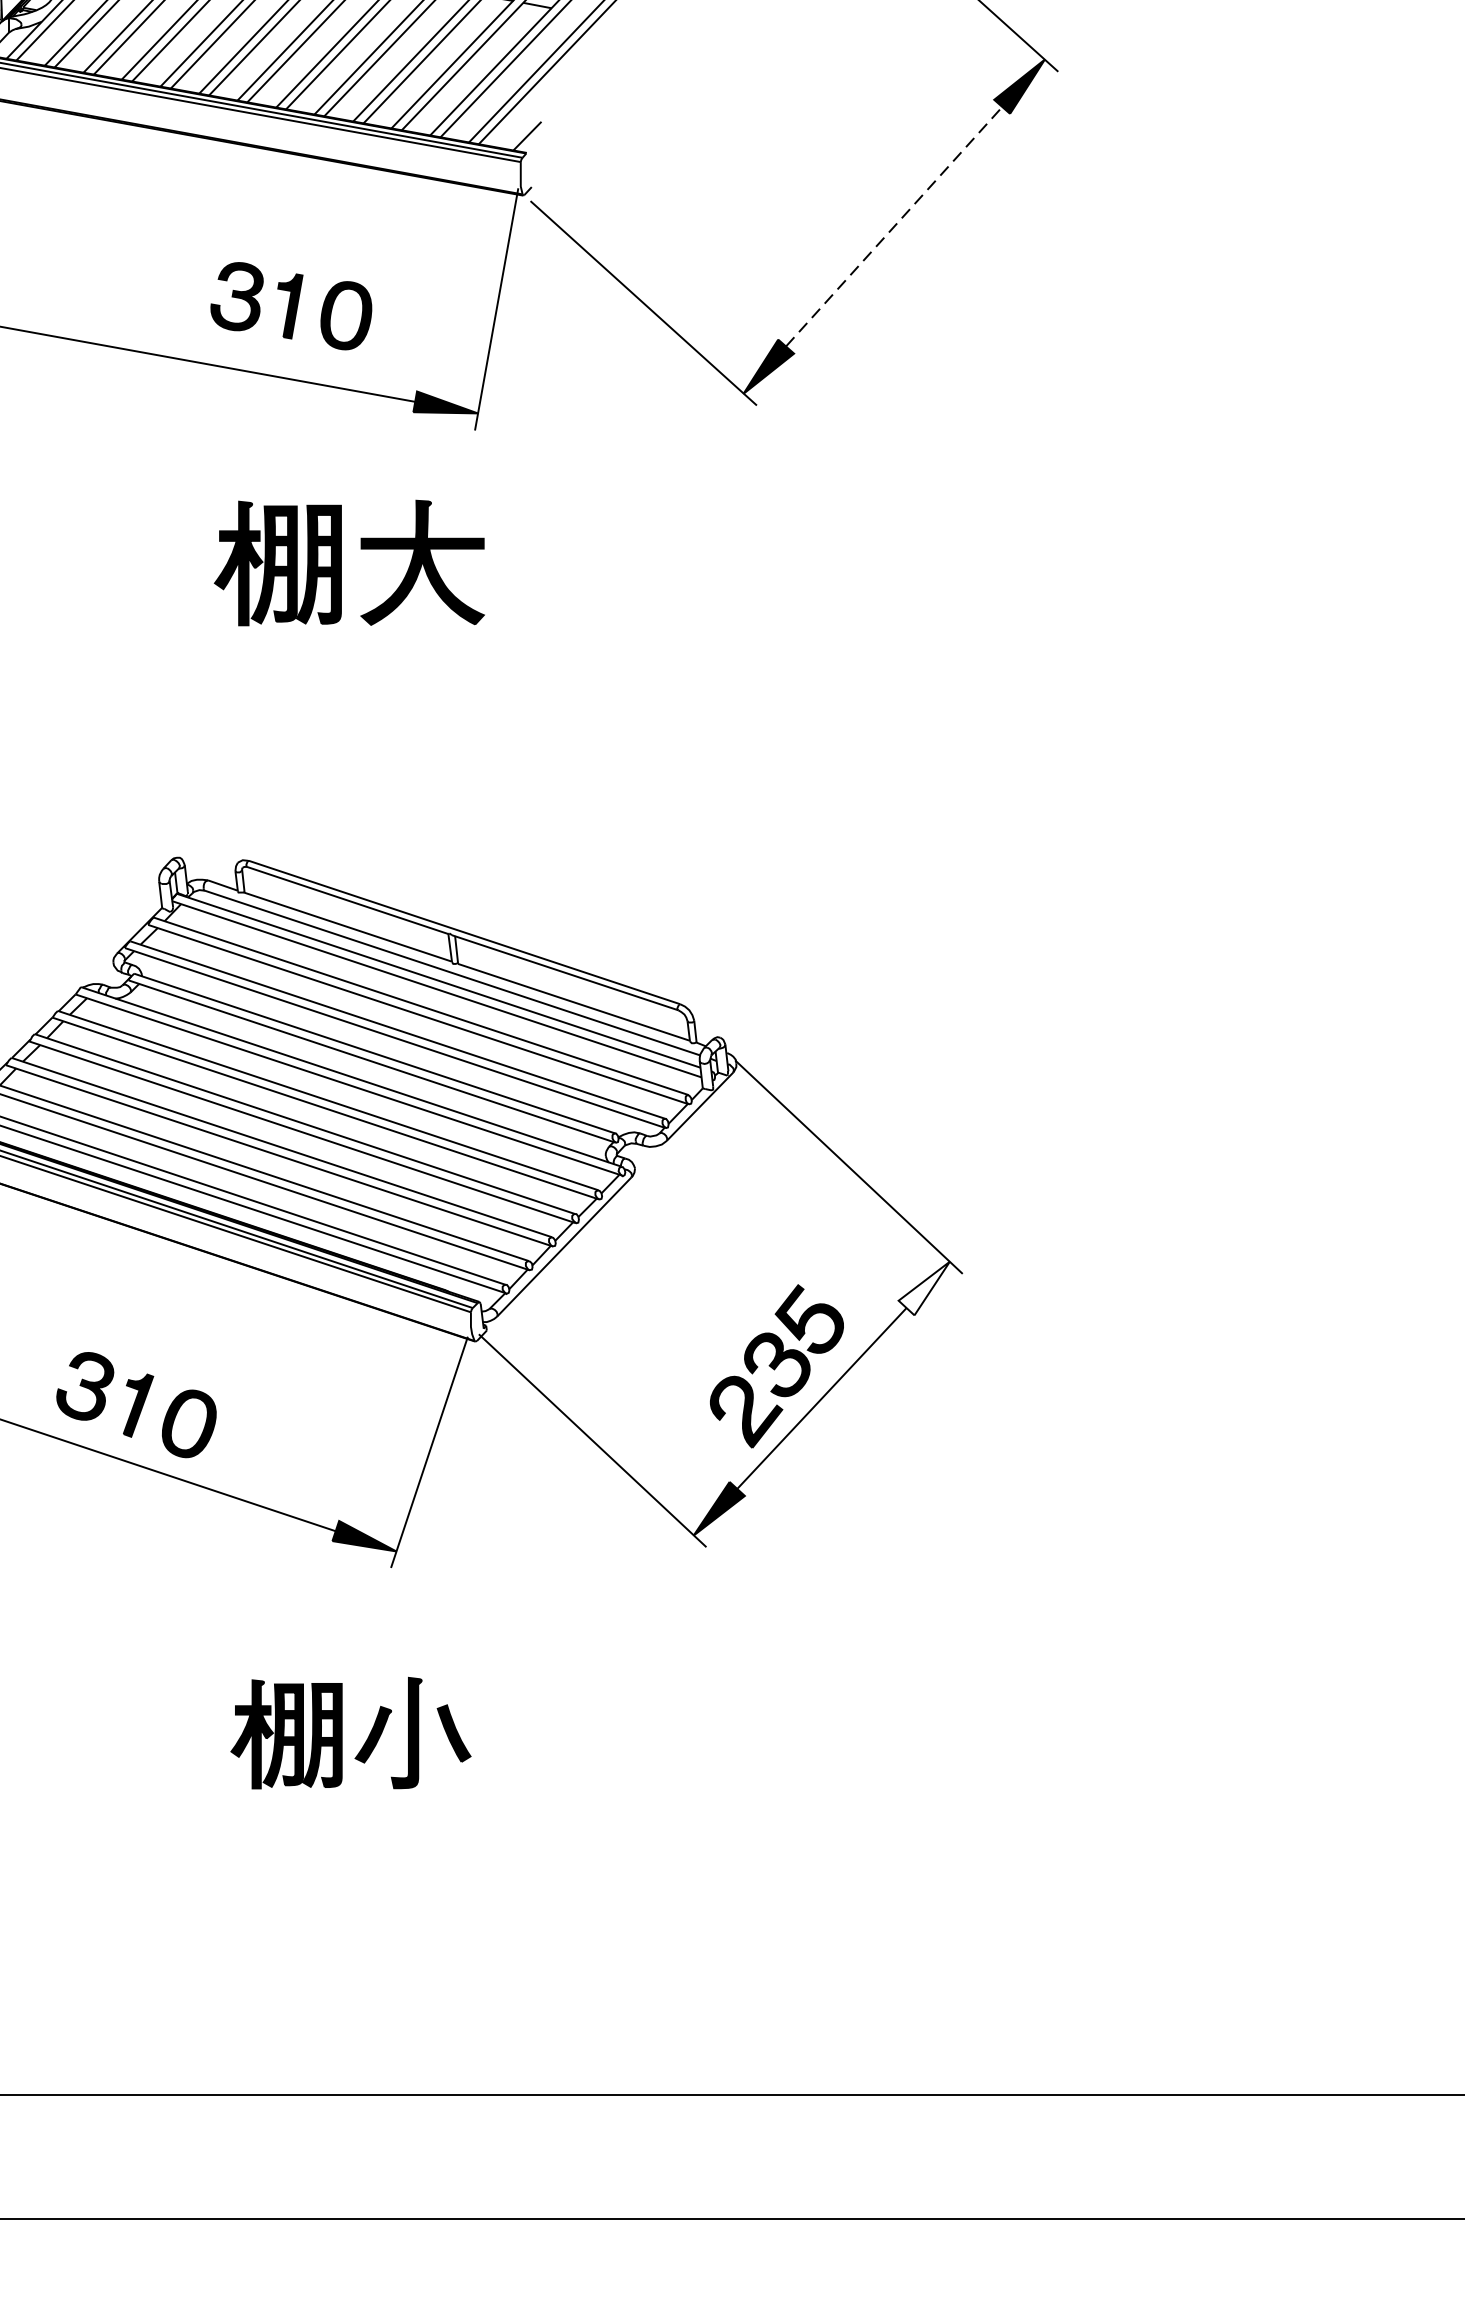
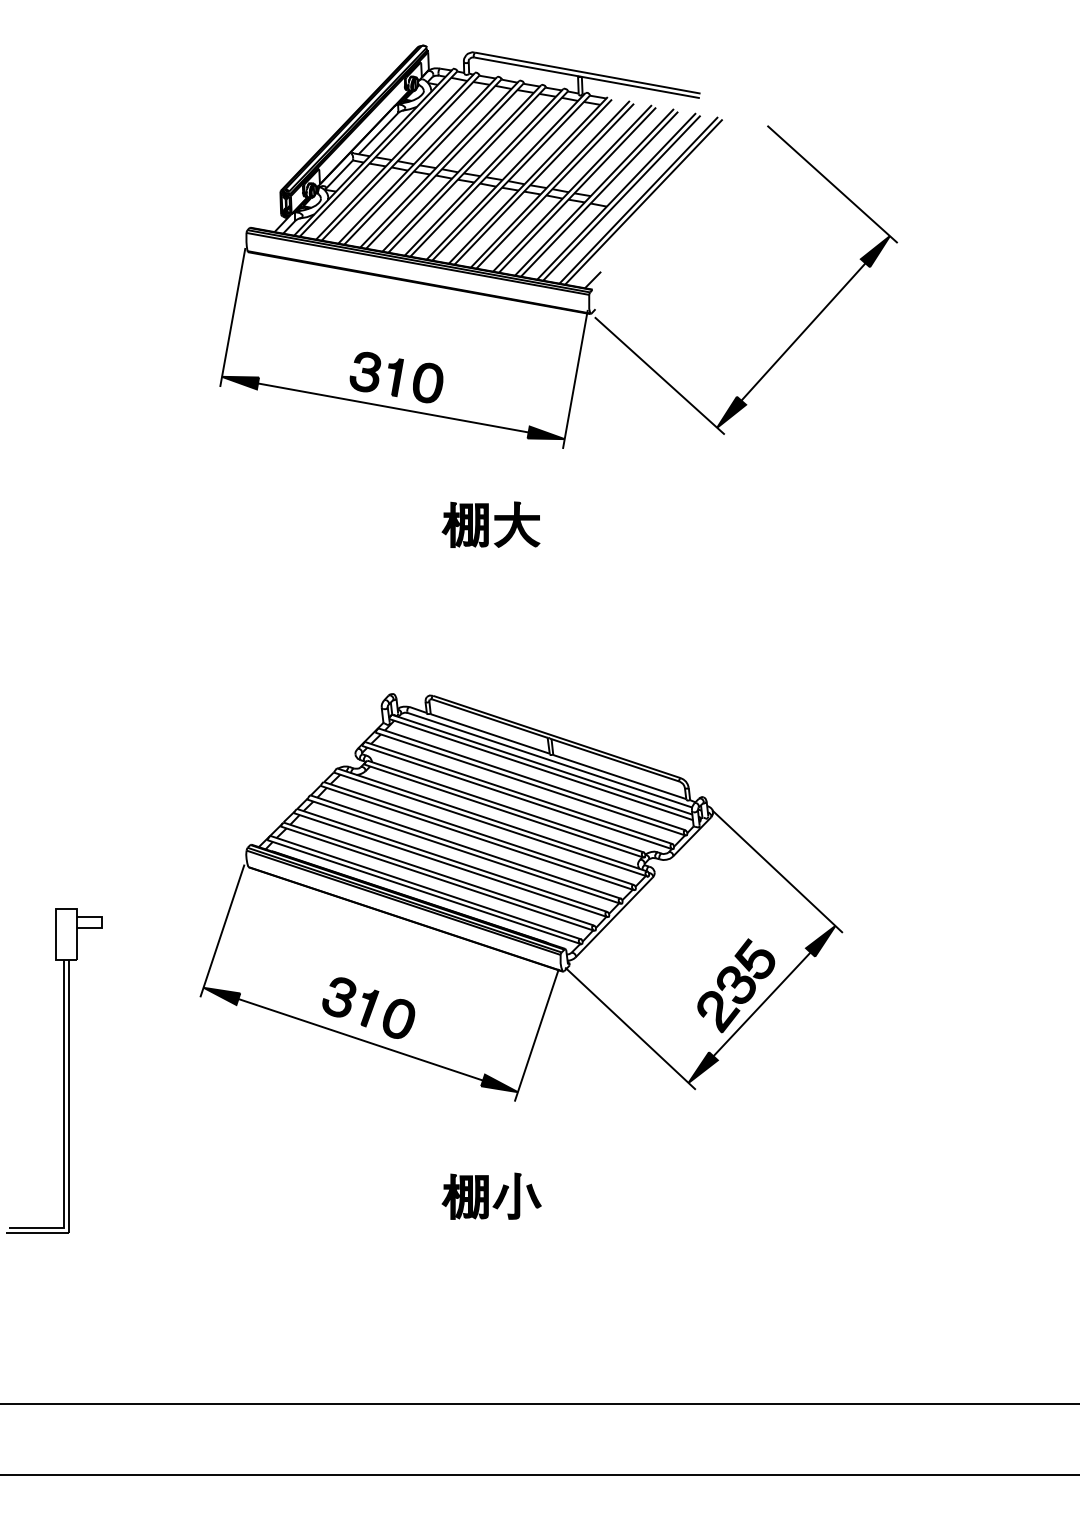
line: (894, 225) -> (803, 331), dashed -> solid
part: (291, 306) -> (396, 377), moved
part: (348, 562) -> (490, 524), size x0.62
fill: (923, 1287) -> (820, 940), added
part: (350, 1731) -> (491, 1195), size x0.71

